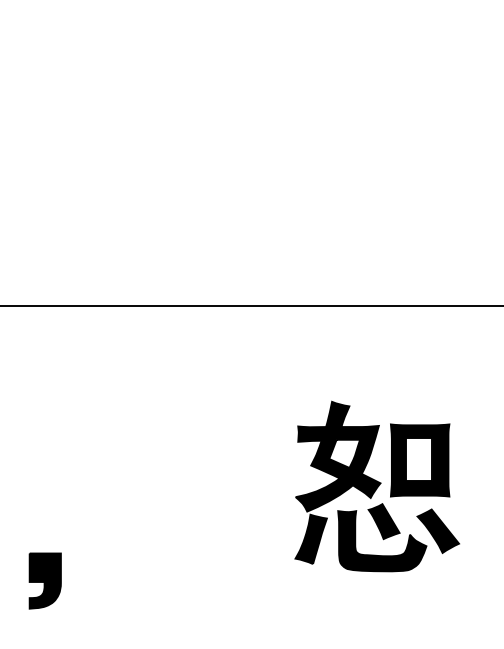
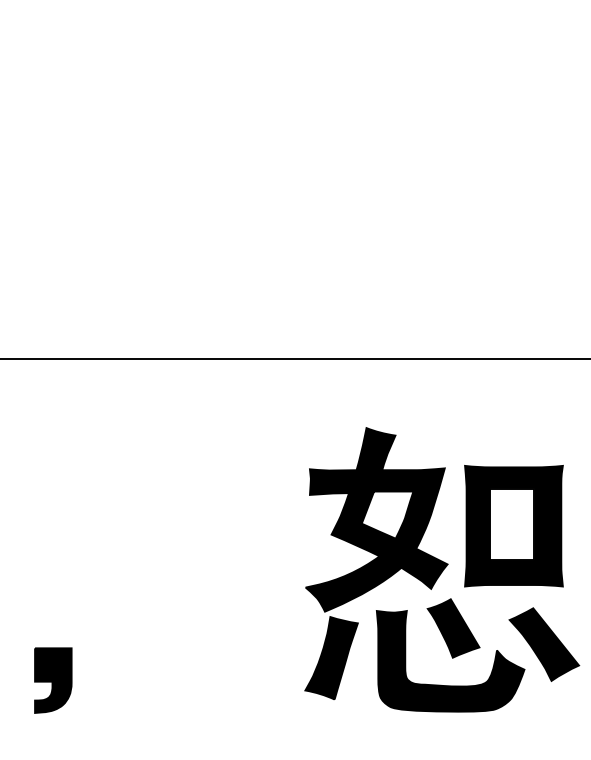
part: (377, 486) -> (442, 569), size x1.43

